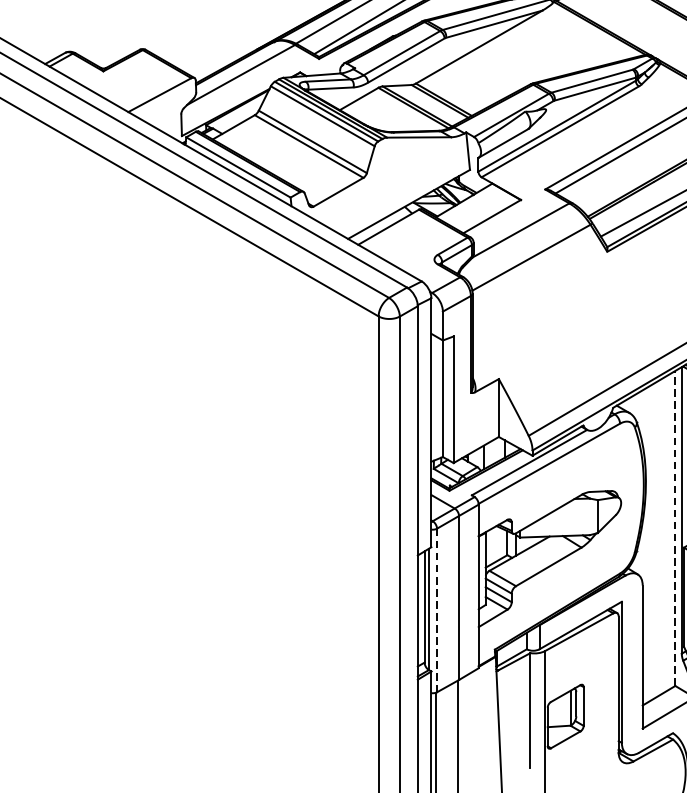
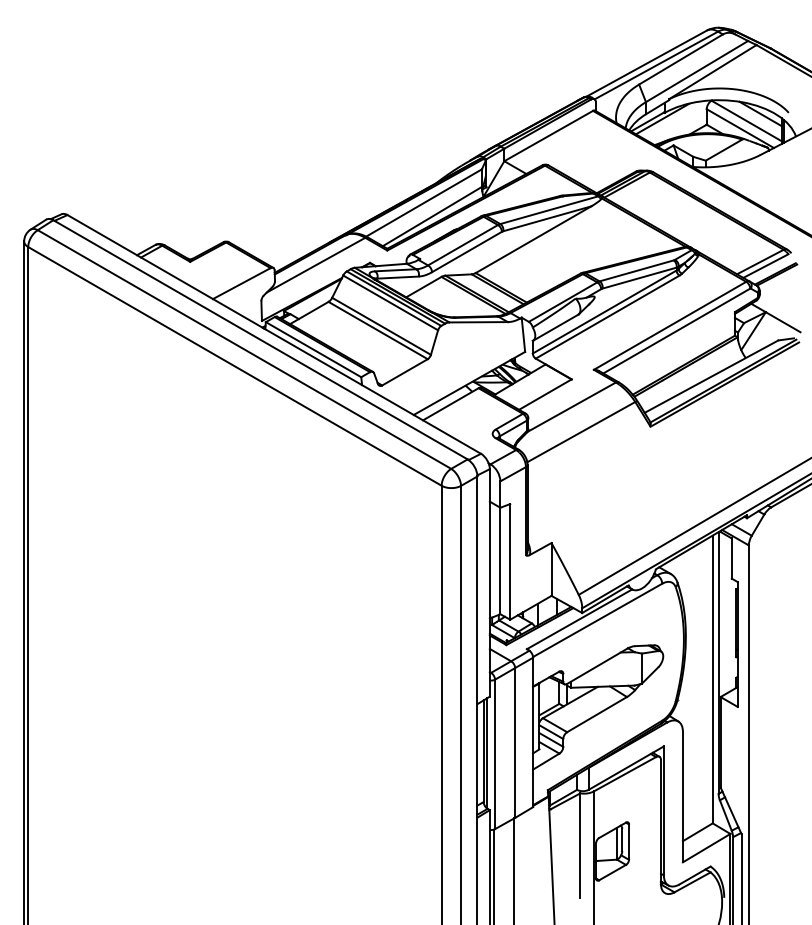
line: (675, 528) -> (712, 679), dashed -> solid
line: (437, 610) -> (495, 754), dashed -> solid

